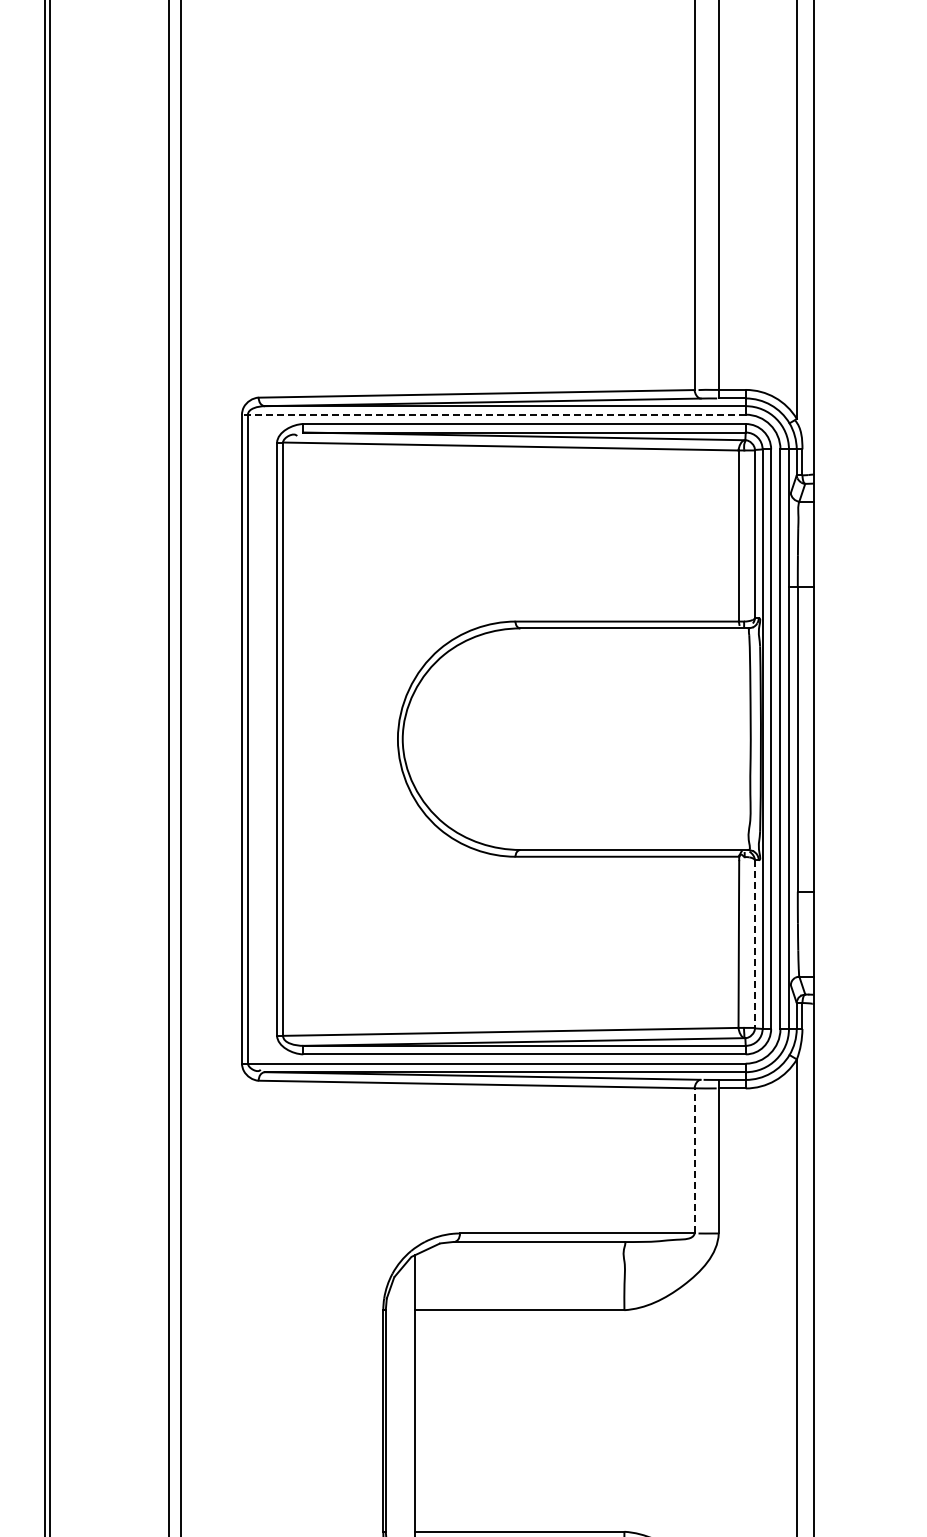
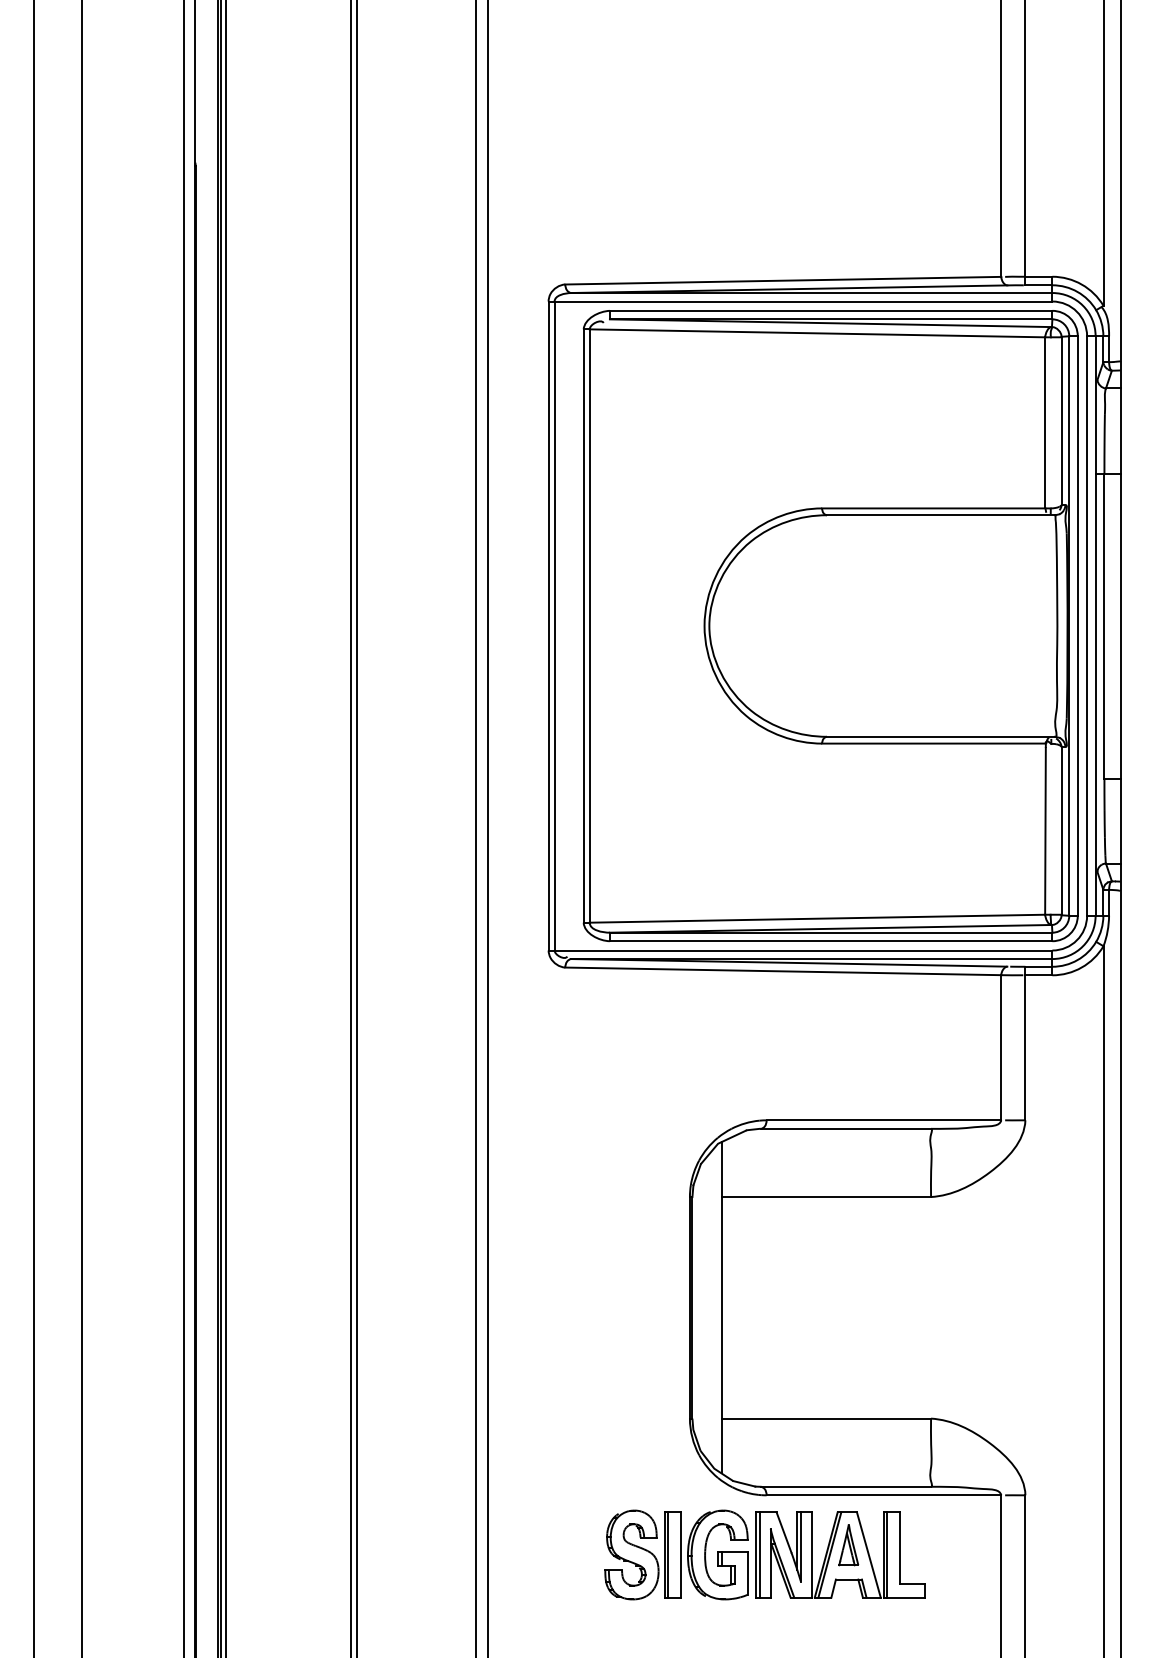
line: (493, 414) -> (800, 301), dashed -> solid
line: (754, 944) -> (1061, 831), dashed -> solid
line: (694, 1160) -> (1001, 1047), dashed -> solid

